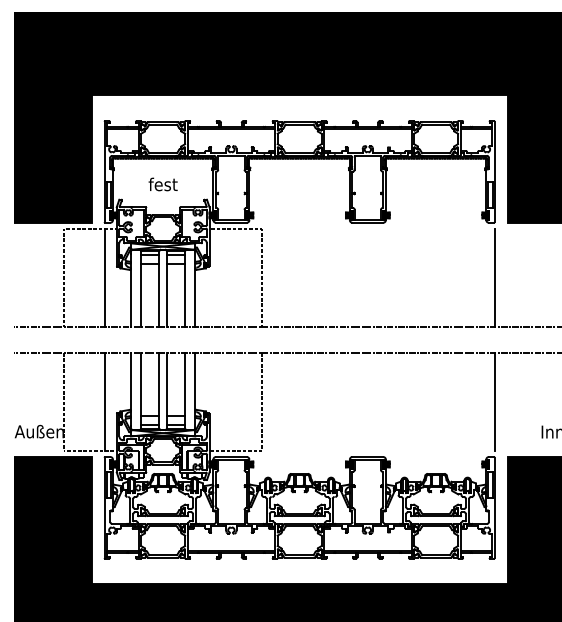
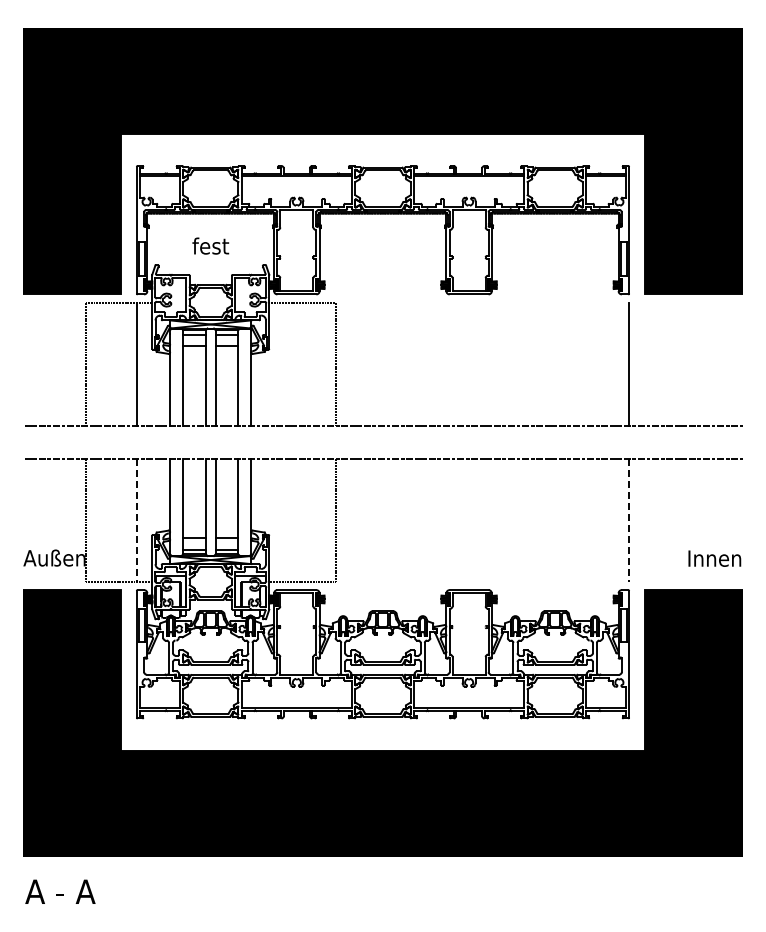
line: (104, 401) -> (136, 520), solid -> dashed
line: (494, 401) -> (629, 520), solid -> dashed

